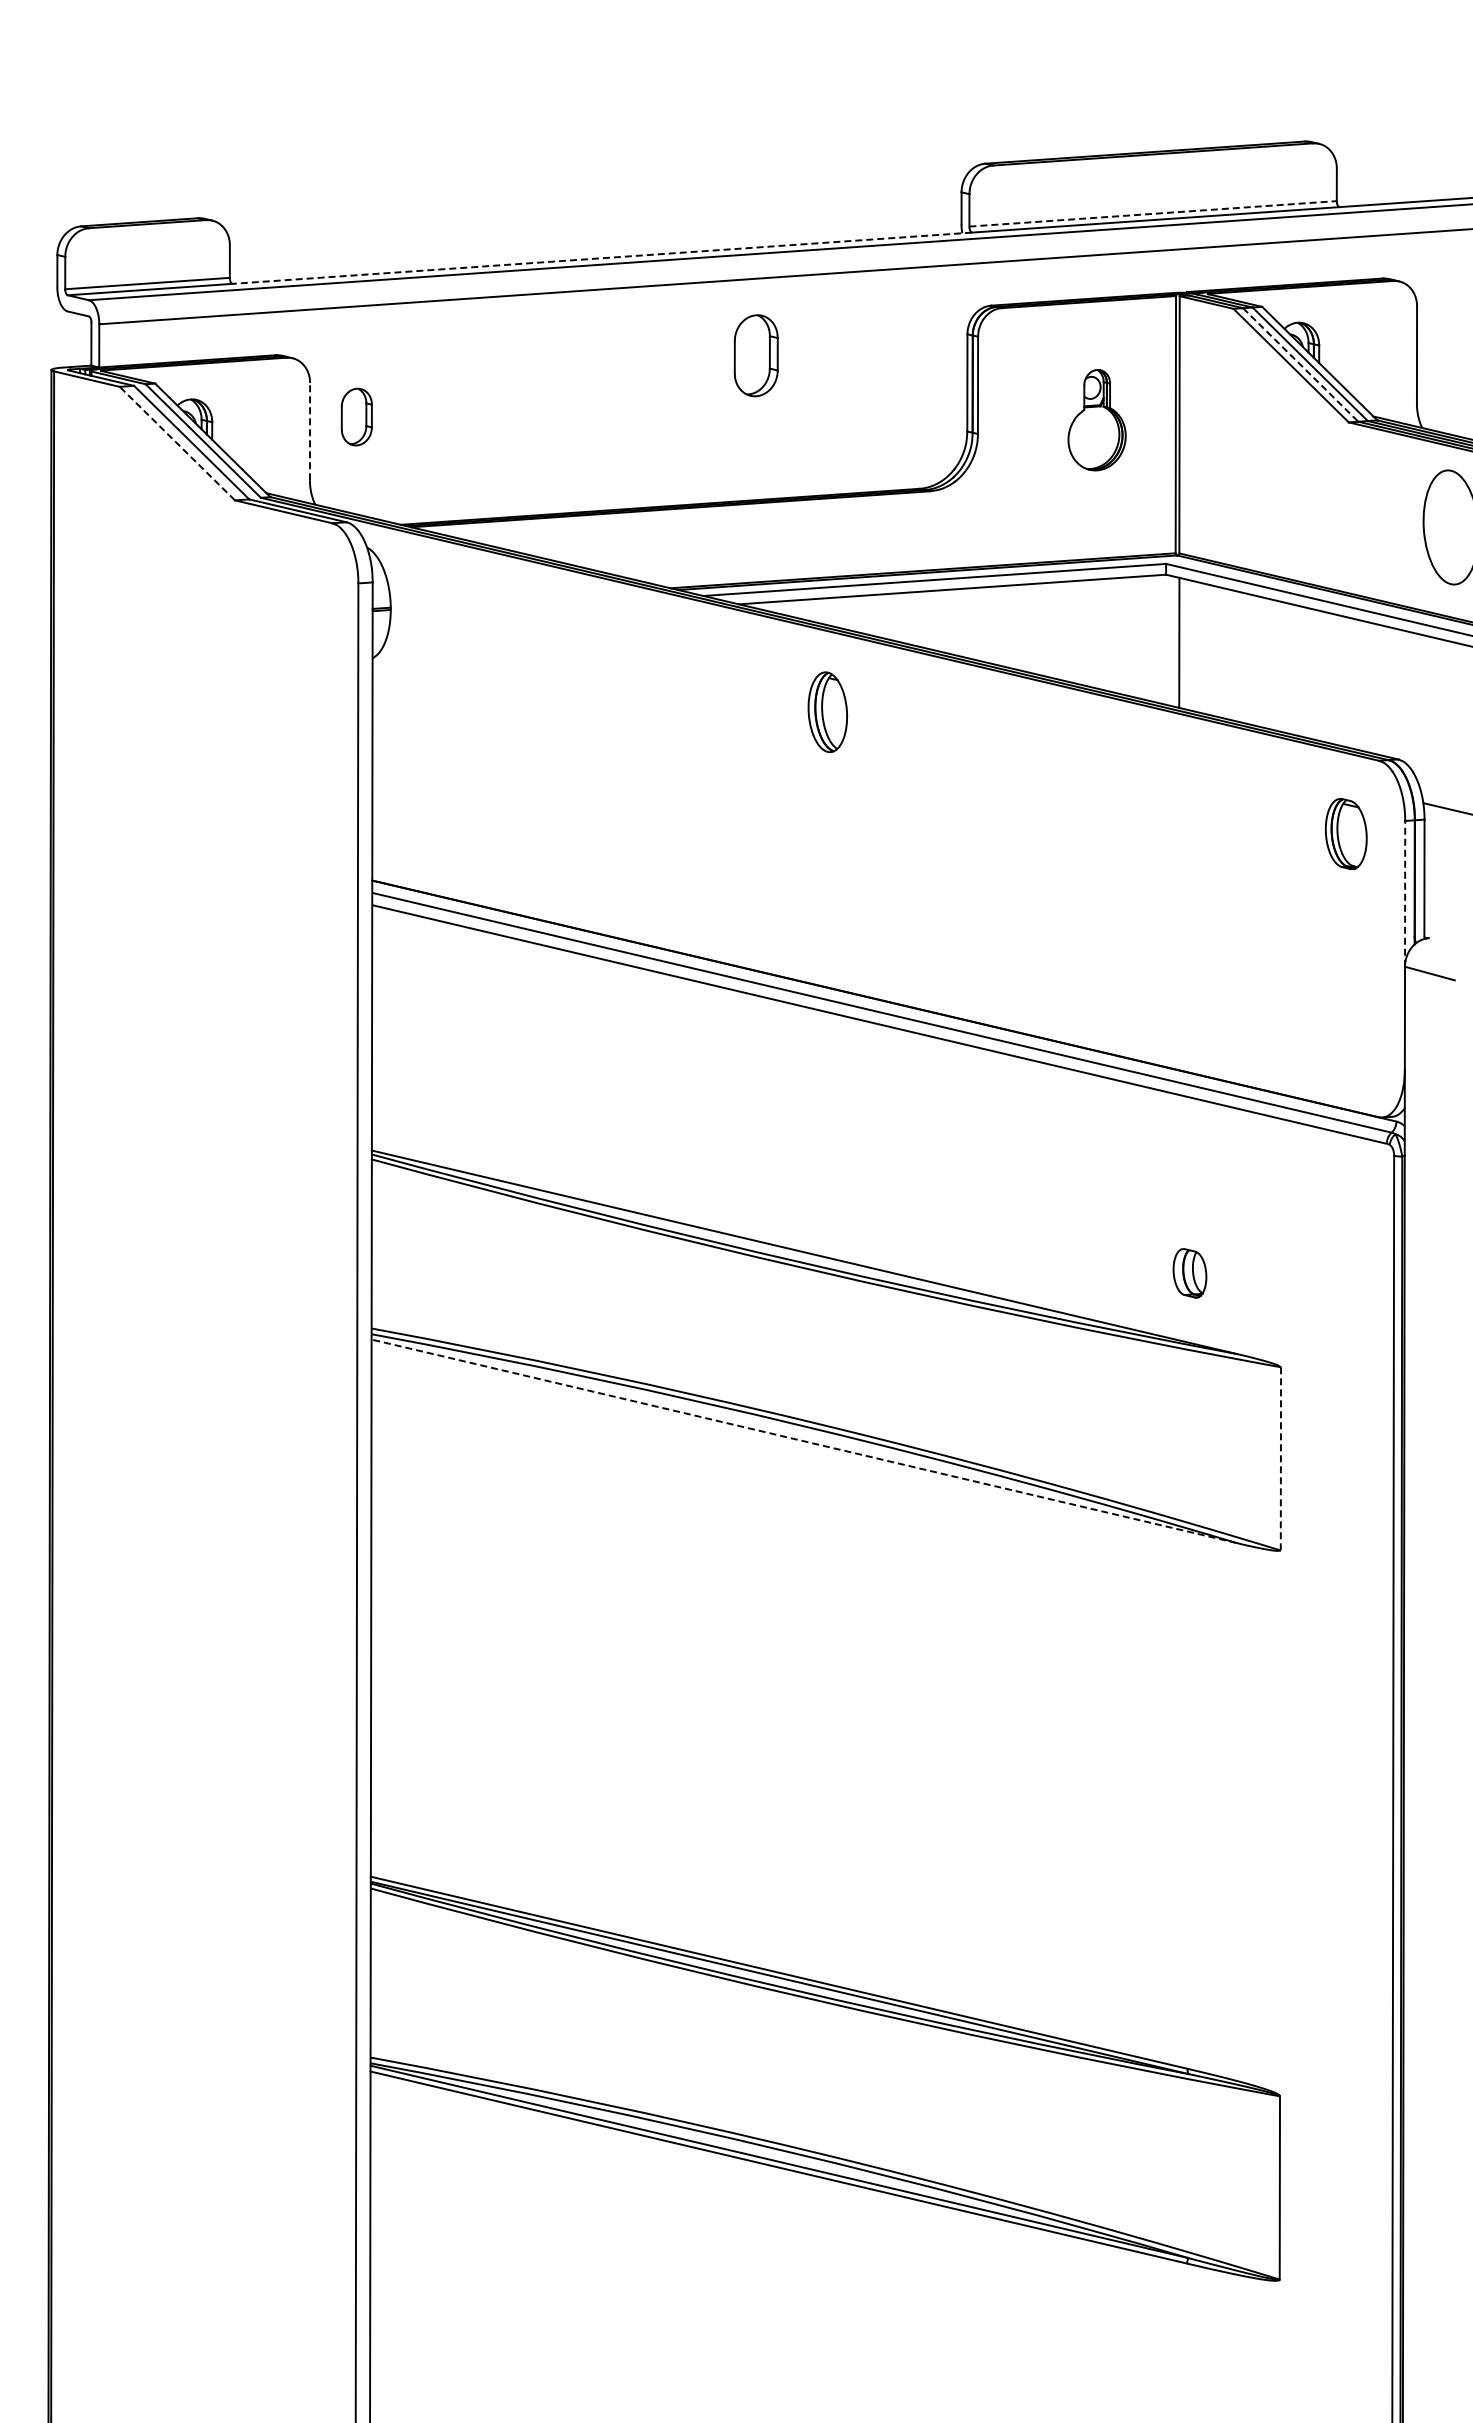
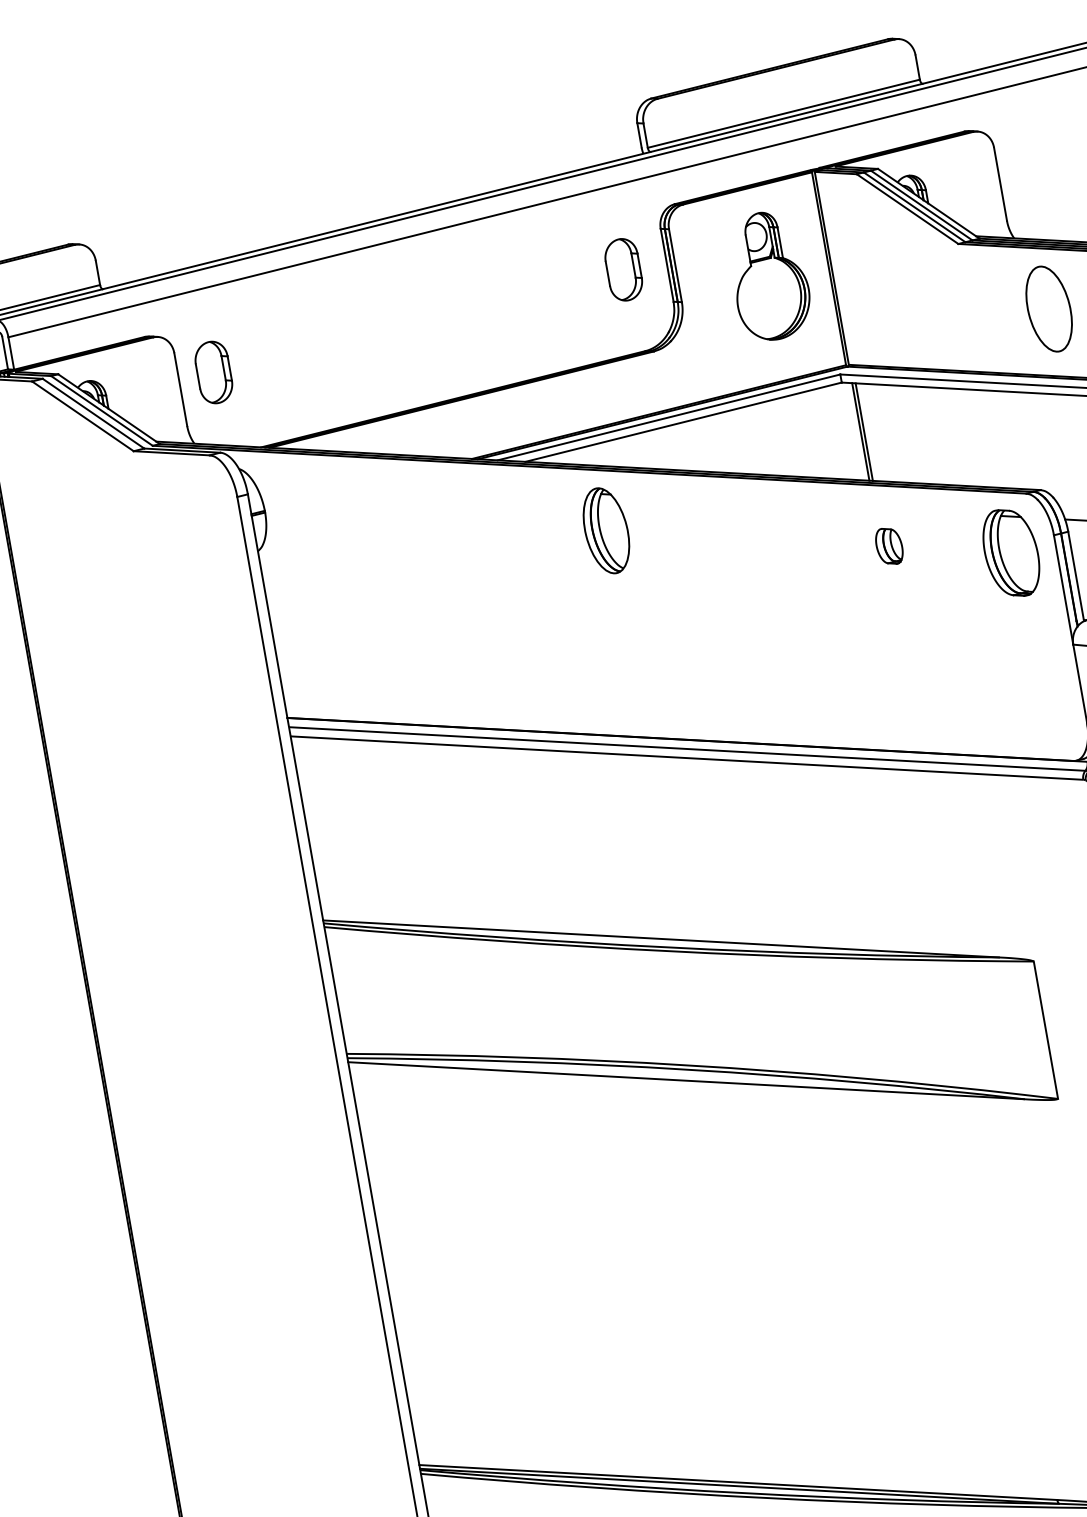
line: (1153, 213) -> (784, 113), dashed -> solid
line: (602, 258) -> (376, 220), dashed -> solid
part: (755, 355) -> (623, 269), moved
line: (1300, 364) -> (914, 207), dashed -> solid
part: (356, 416) -> (213, 372), size x1.43
part: (1096, 419) -> (768, 275), size x1.67
line: (310, 431) -> (181, 389), dashed -> solid
line: (177, 443) -> (82, 416), dashed -> solid
line: (1183, 643) -> (863, 431), added
part: (827, 712) -> (606, 531), size x1.43
part: (1346, 833) -> (1011, 552), size x1.67
line: (1405, 893) -> (1063, 589), dashed -> solid
part: (1189, 1273) -> (889, 546), moved
line: (803, 1441) -> (685, 1080), dashed -> solid
line: (1280, 1458) -> (1045, 1029), dashed -> solid

